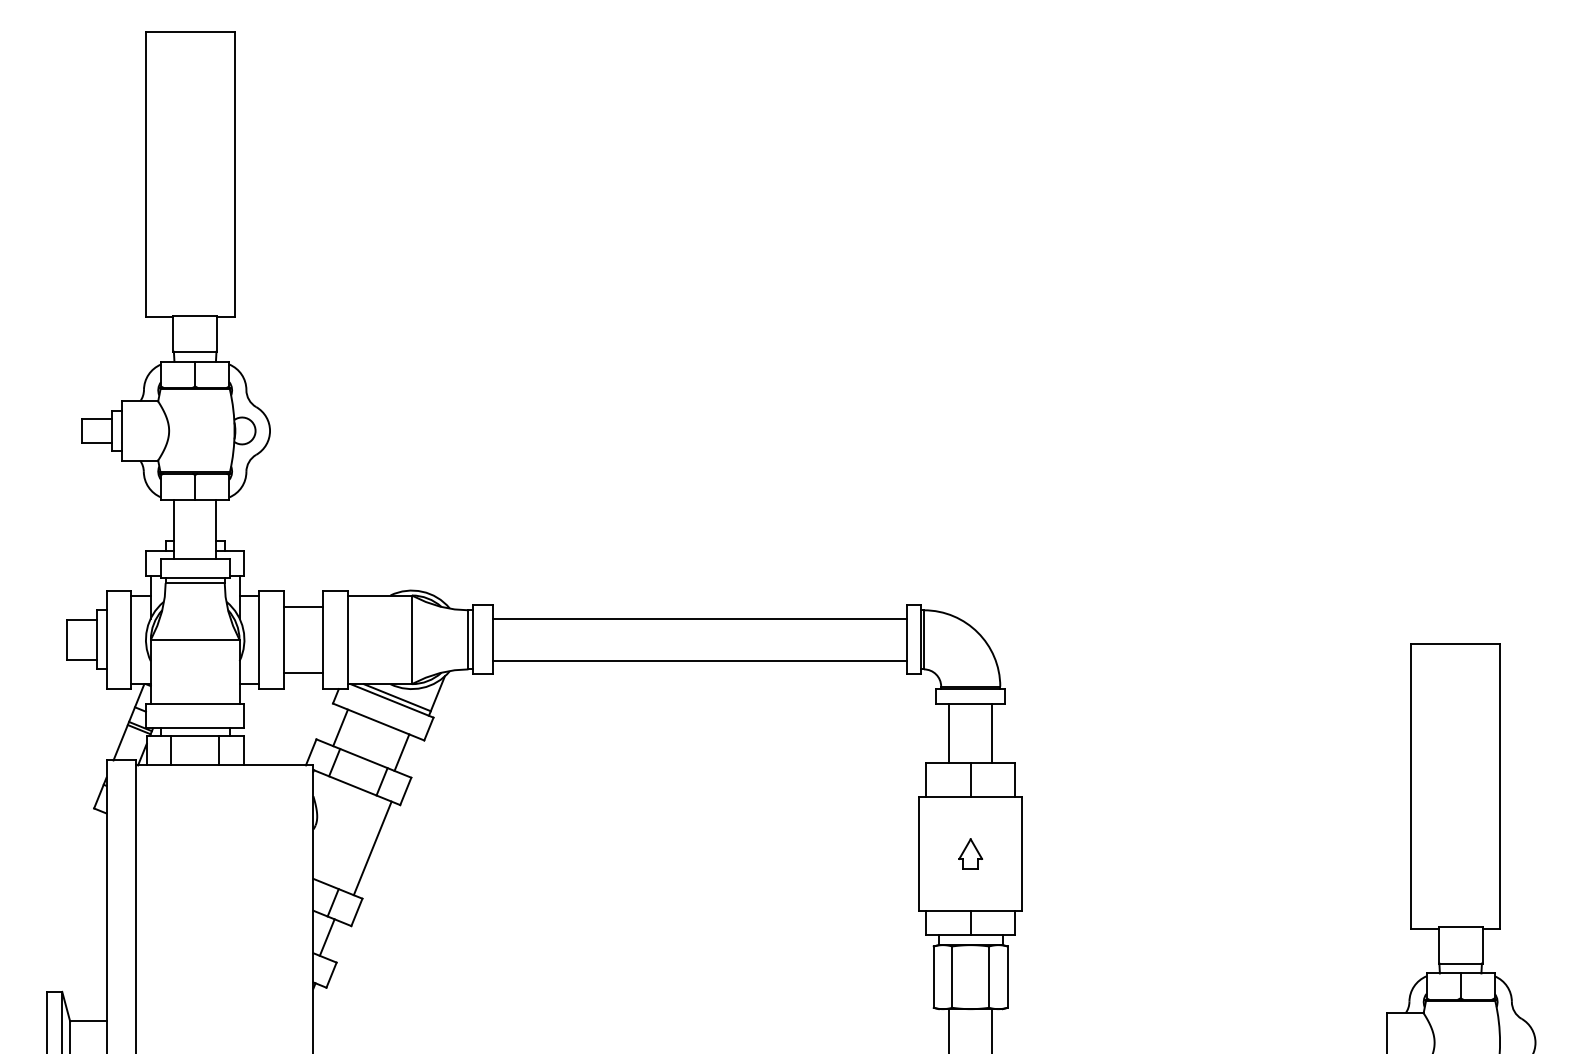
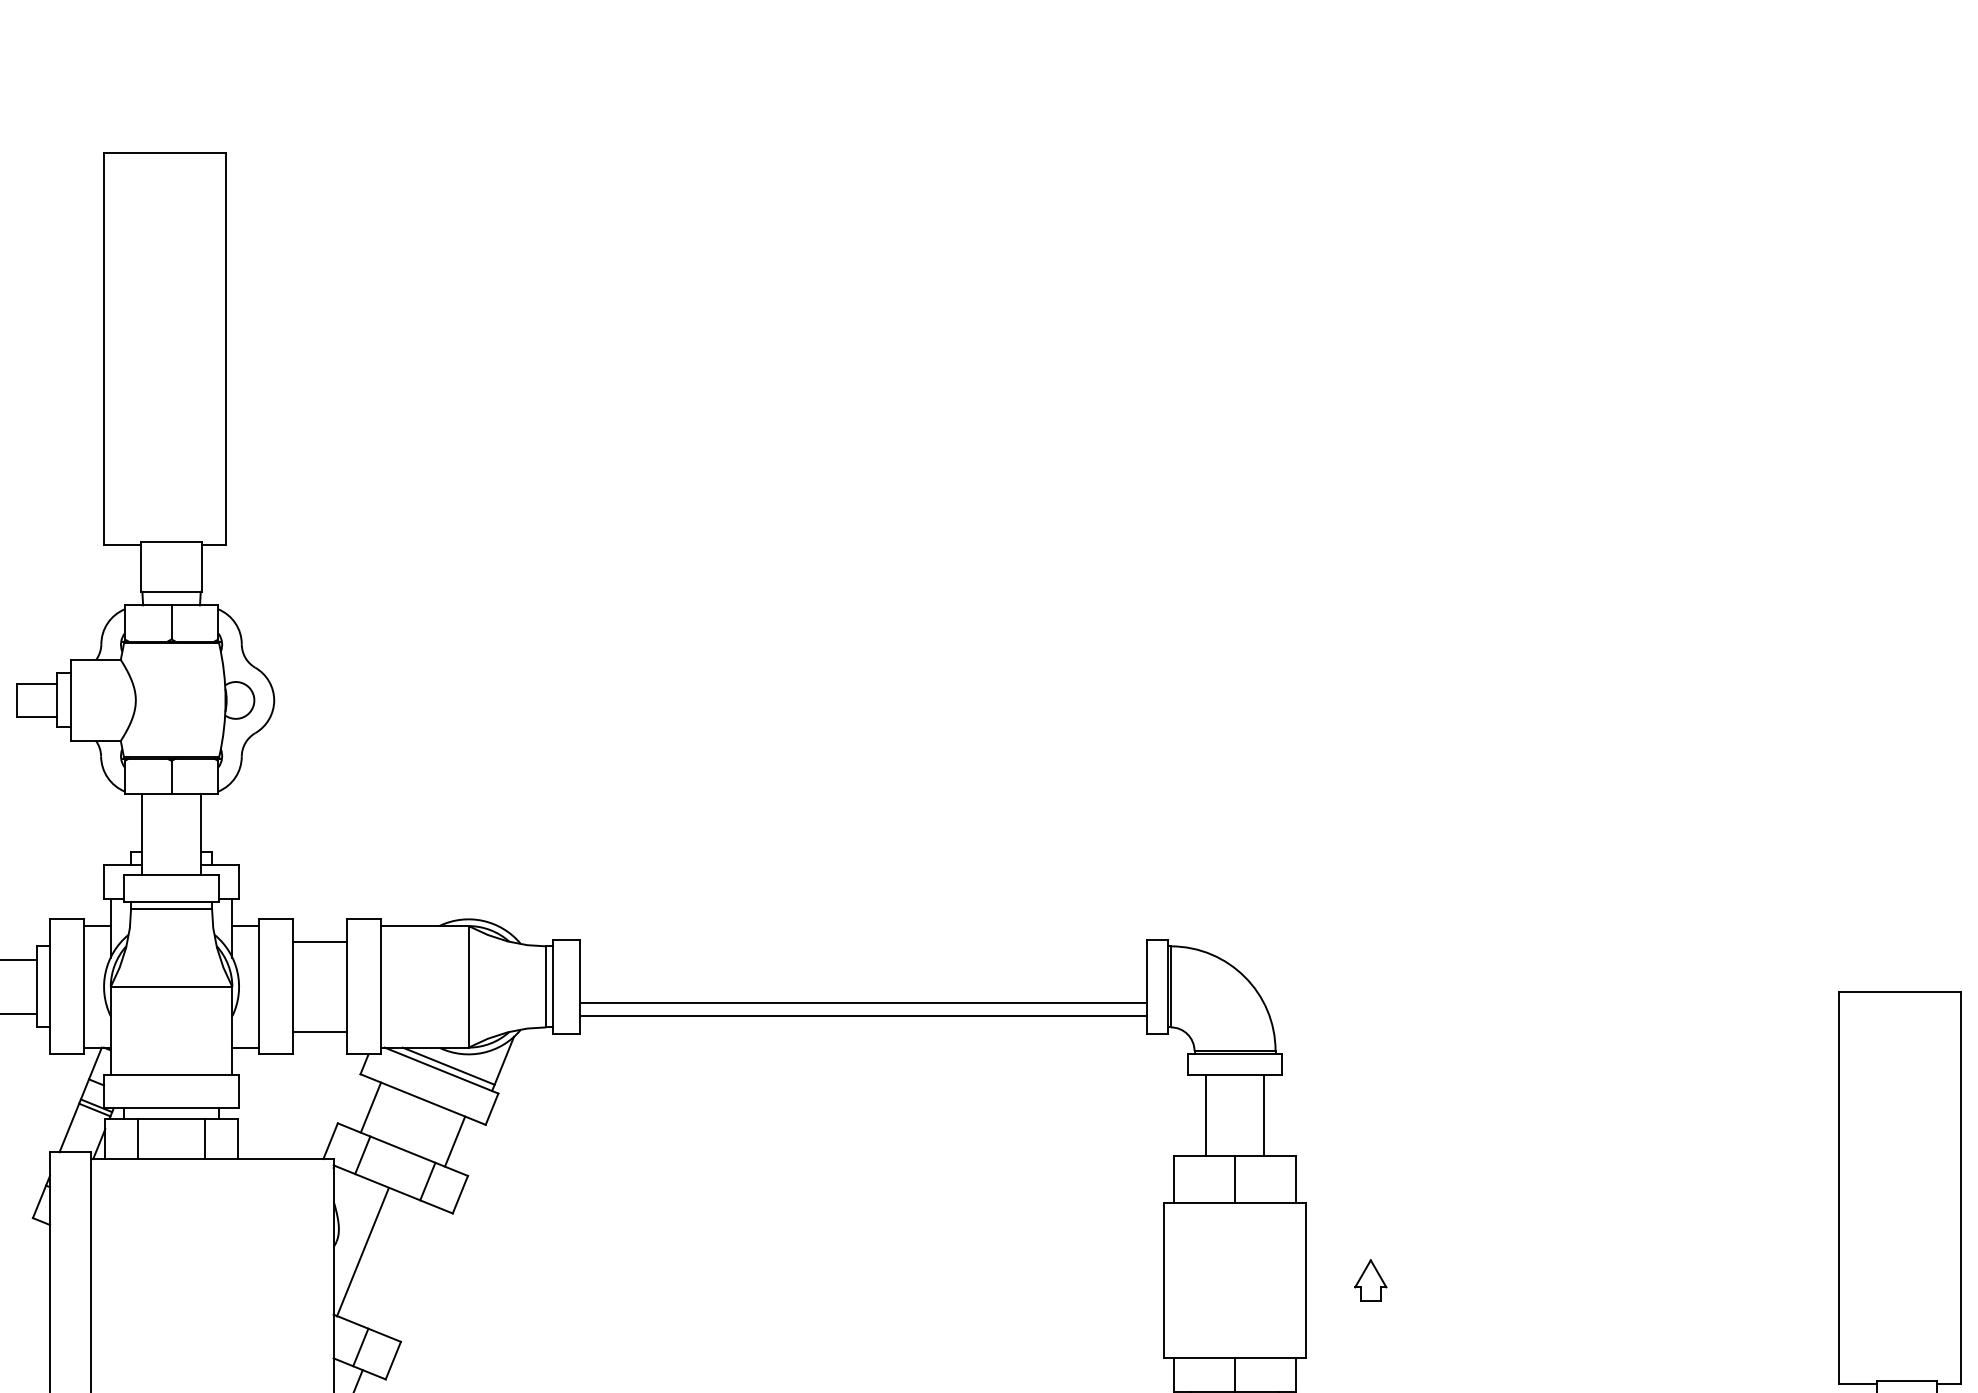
line: (699, 618) -> (863, 1002), moved
line: (372, 848) -> (362, 1252), moved
part: (970, 853) -> (1370, 1279), moved

